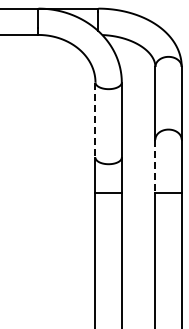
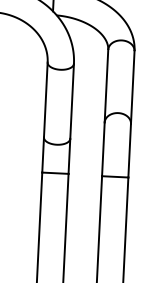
line: (95, 120) -> (45, 100), dashed -> solid
line: (155, 166) -> (103, 149), dashed -> solid

